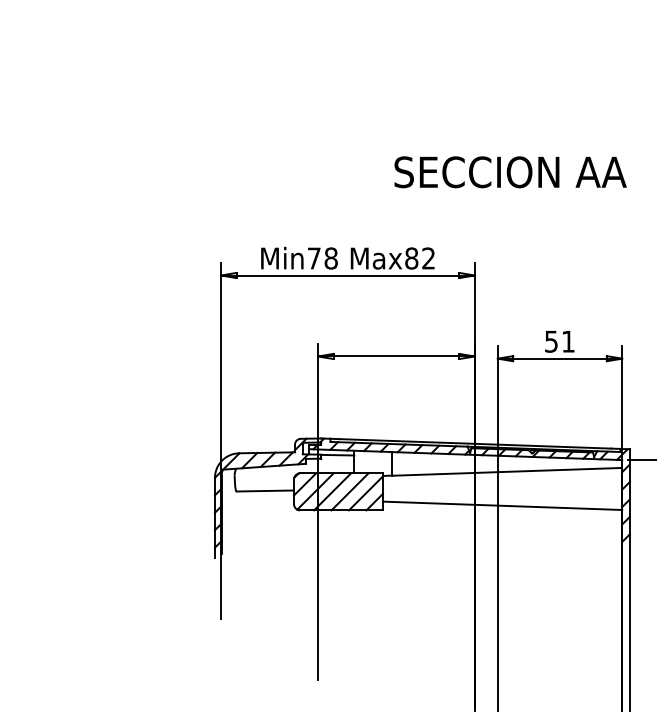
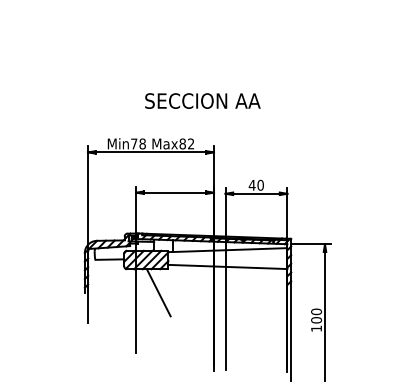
text: (509, 171) -> (202, 100), moved
text: (558, 339) -> (255, 184), 51 -> 40
line: (362, 557) -> (158, 292), added

